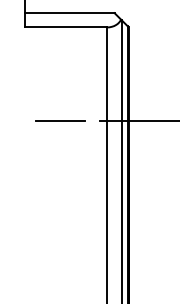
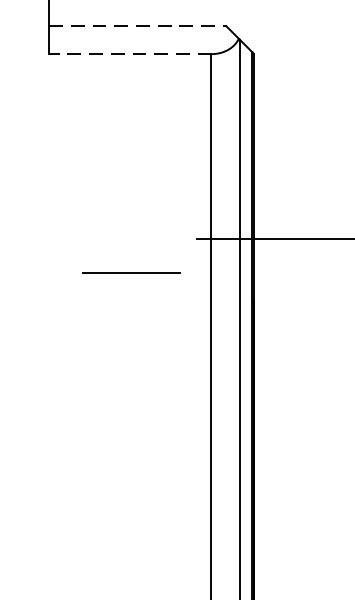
line: (69, 13) -> (137, 26), solid -> dashed
line: (65, 27) -> (129, 54), solid -> dashed
line: (60, 120) -> (131, 271), moved

